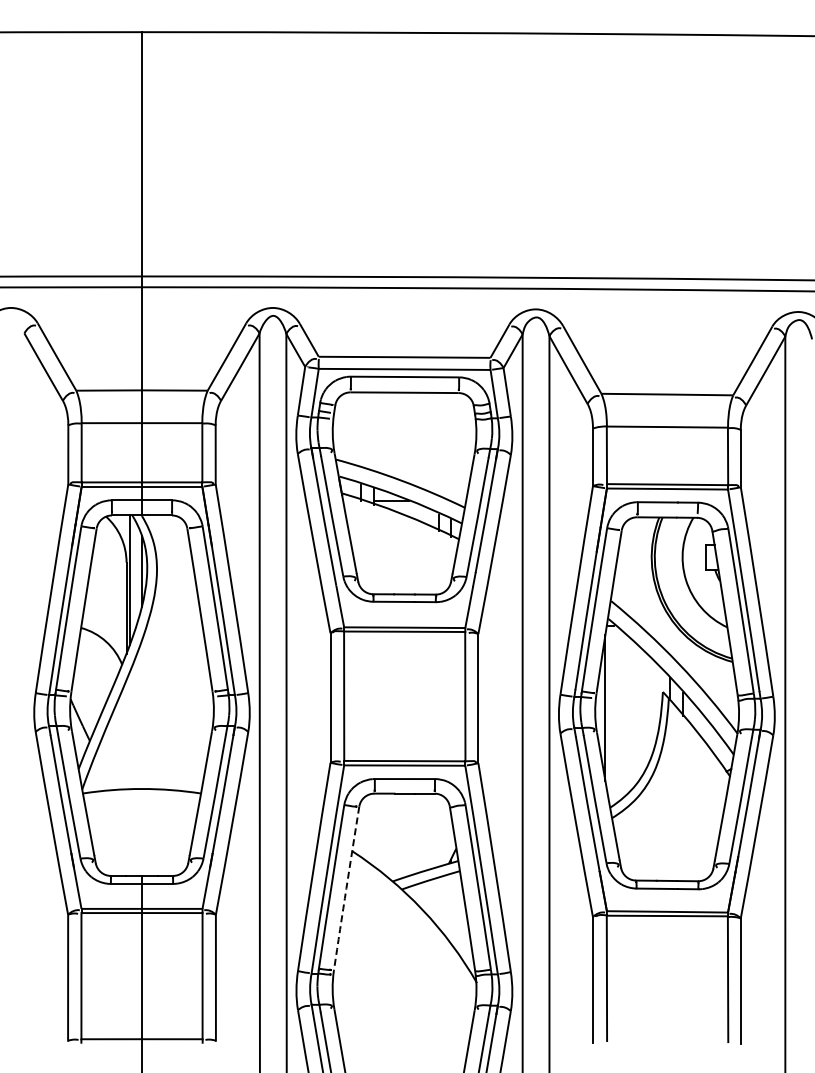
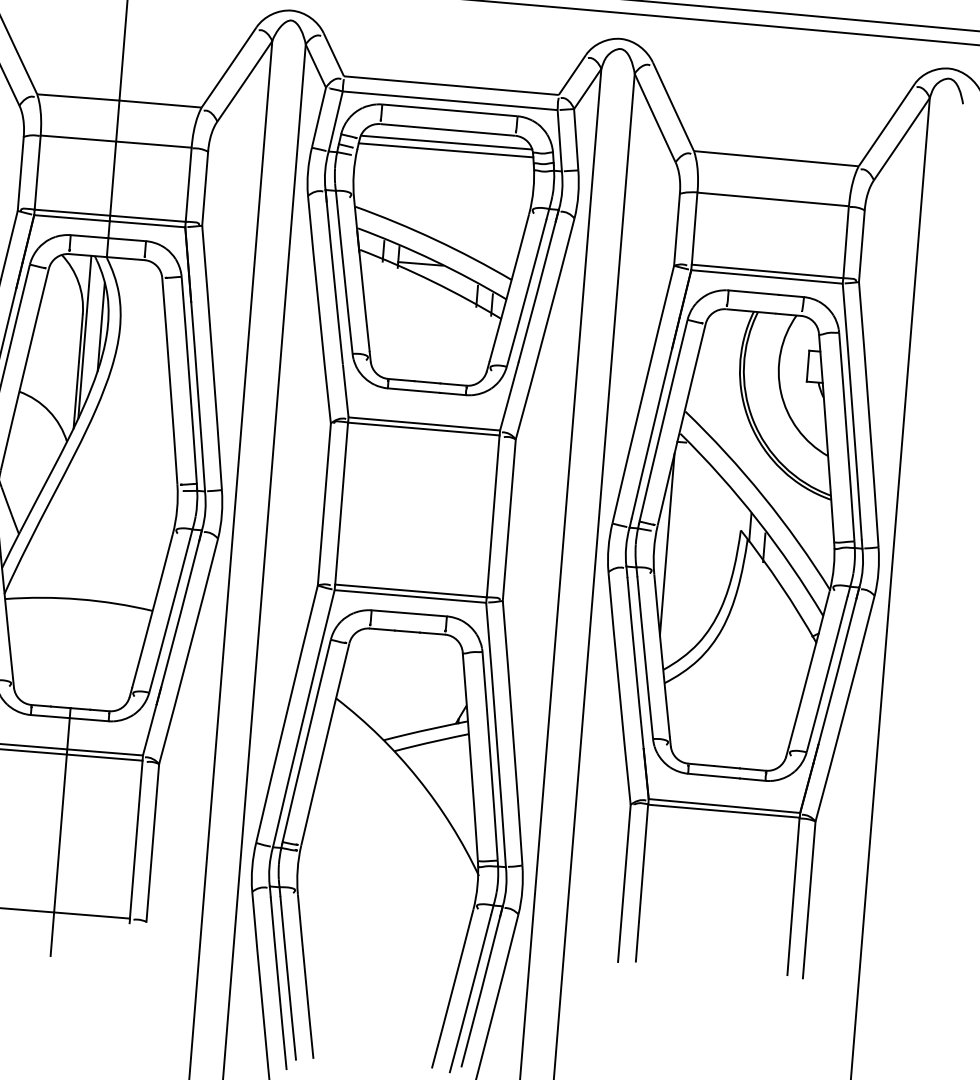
line: (403, 402) -> (445, 142), added
line: (404, 409) -> (445, 150), added
arc: (346, 888) -> (325, 744), dashed -> solid

